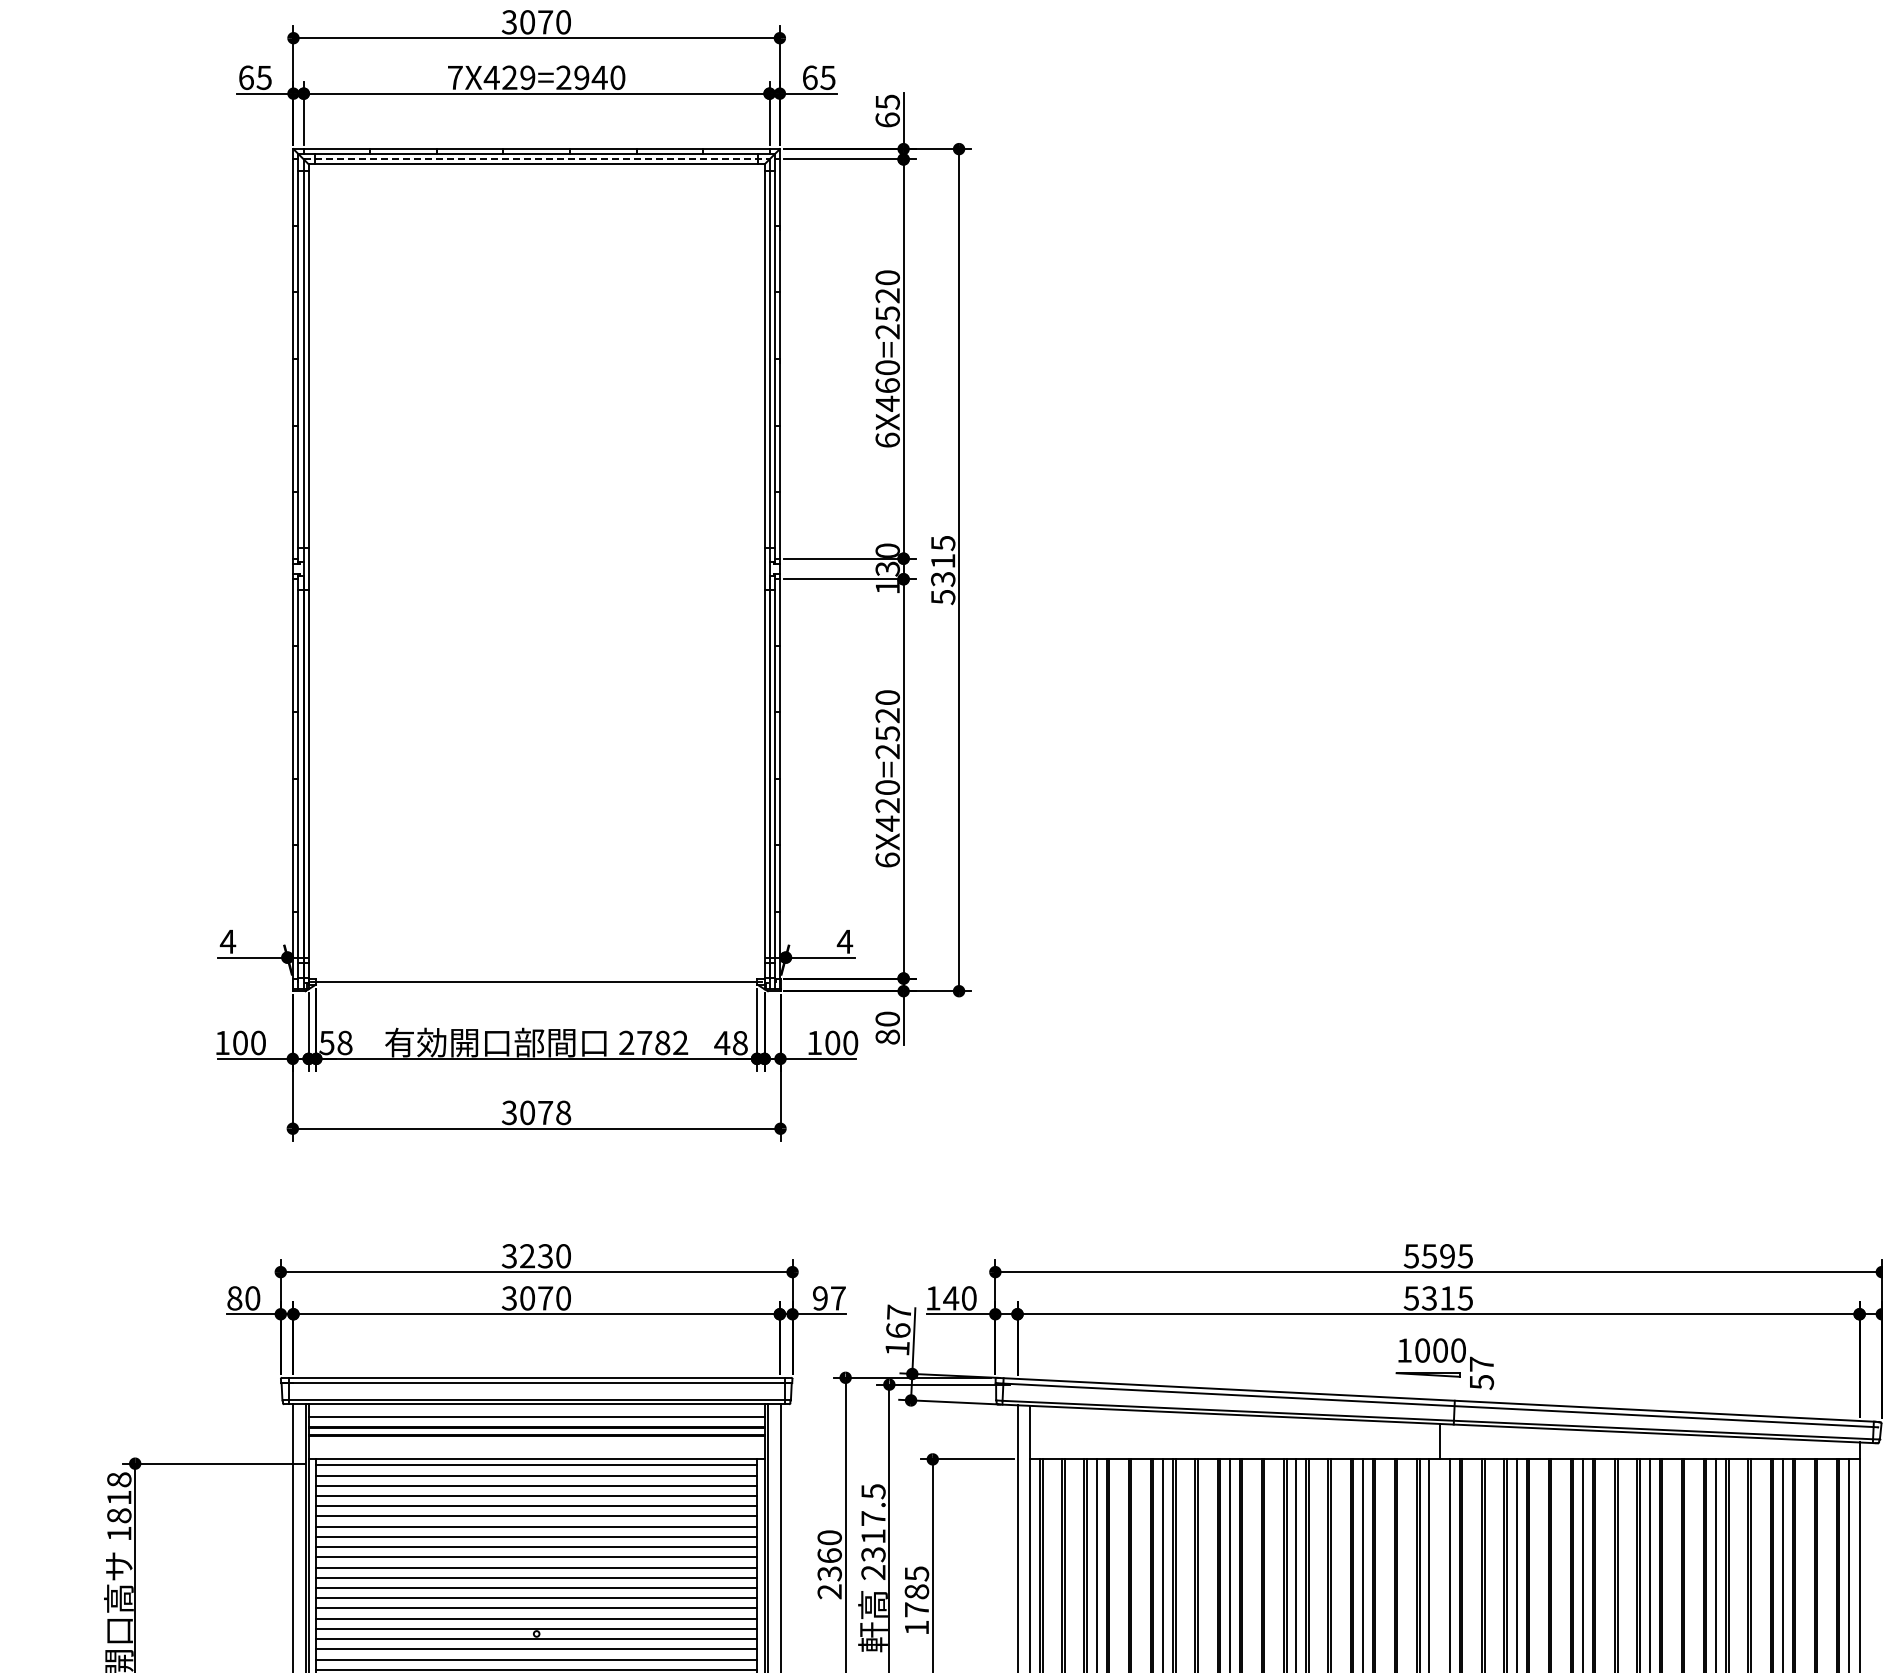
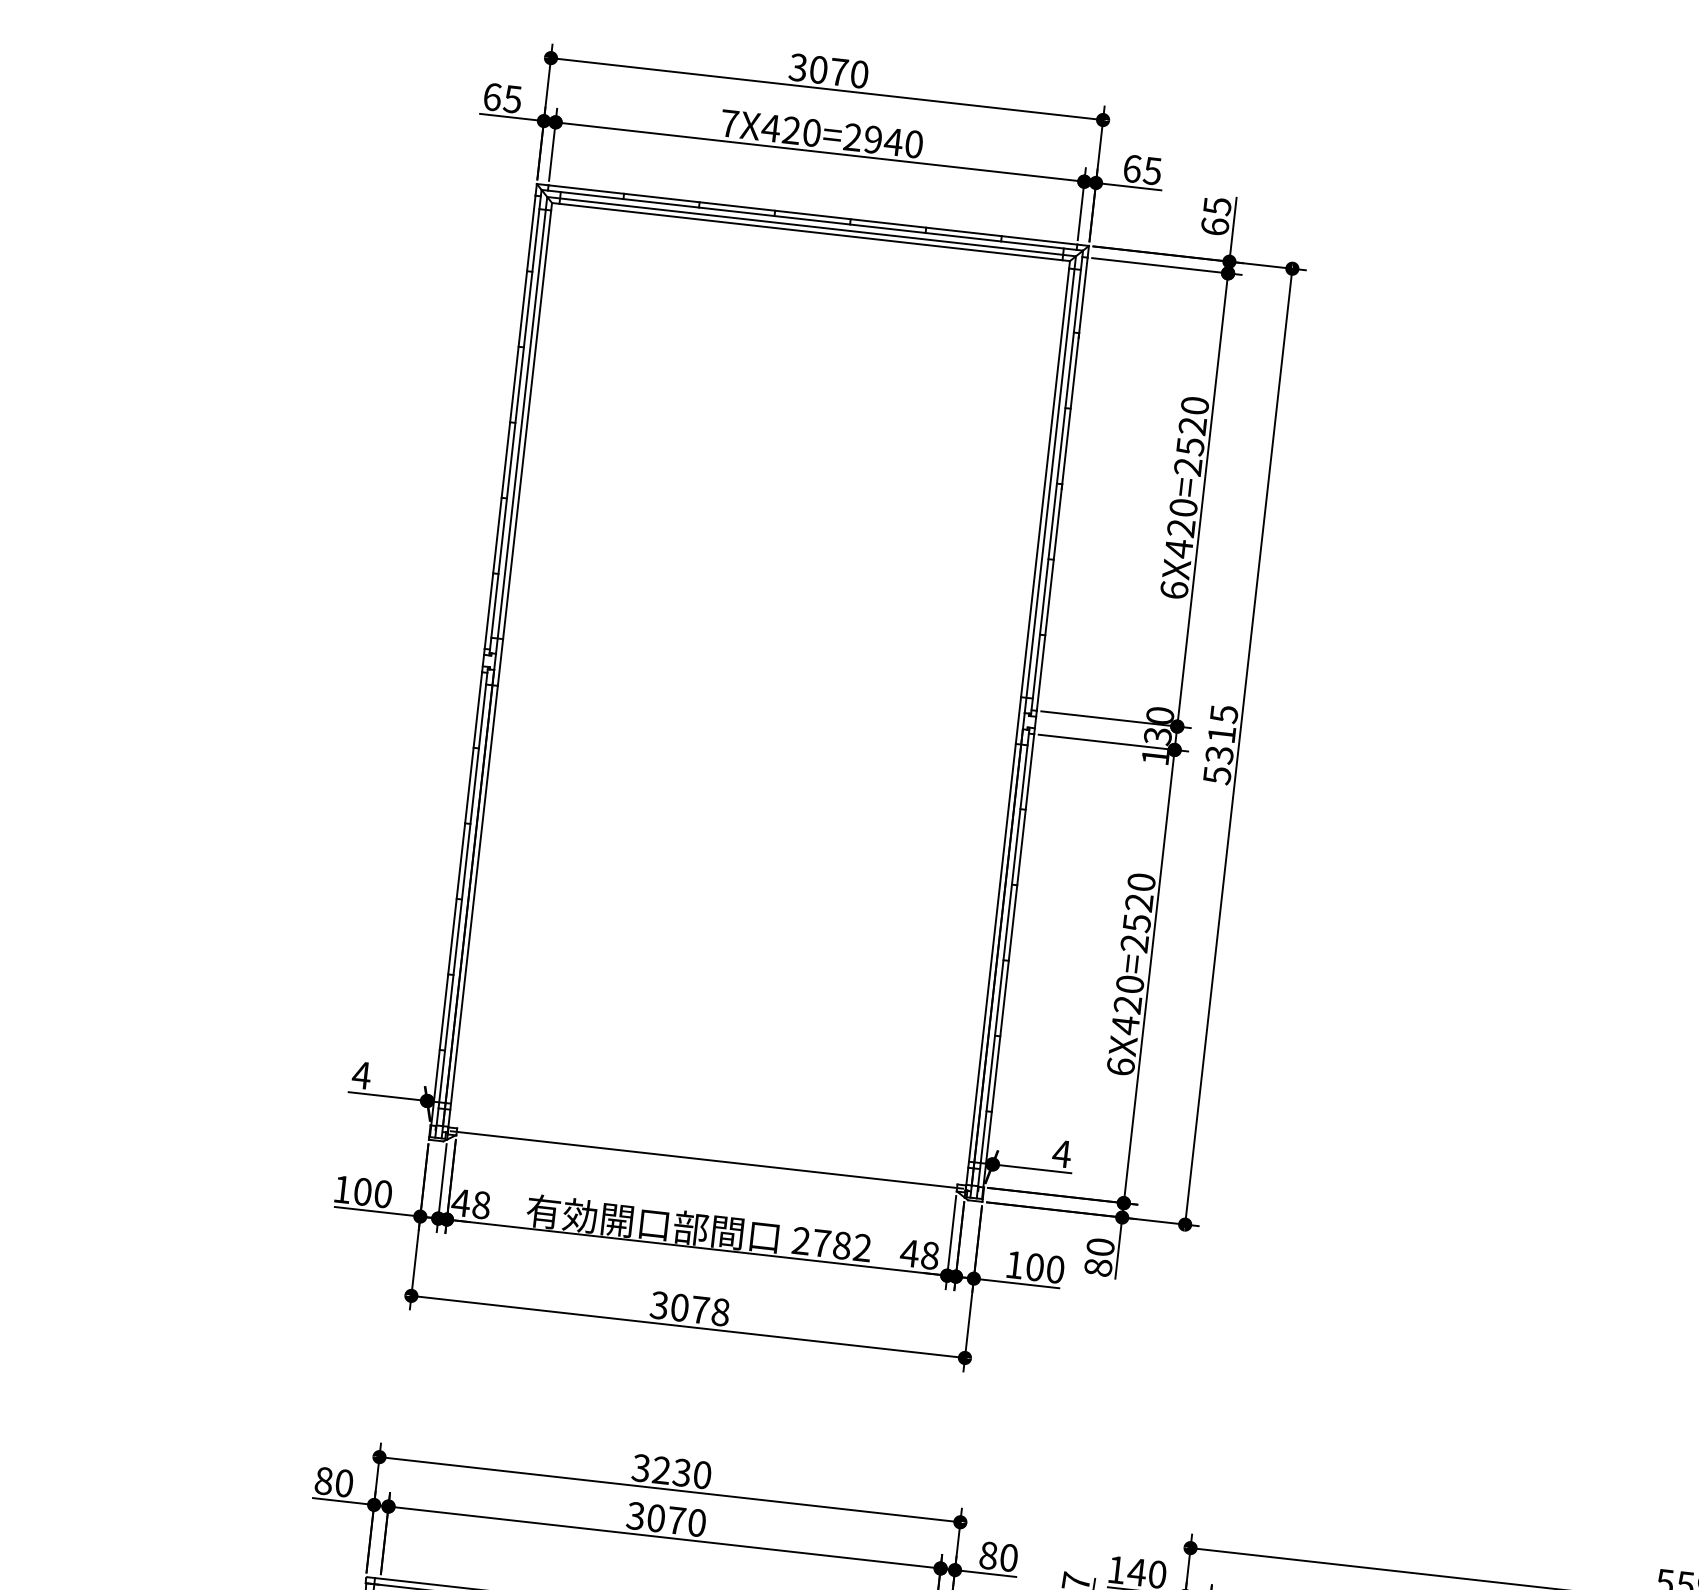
text: (527, 77) -> (811, 132), 7X429=2940 -> 7X420=2940
line: (536, 159) -> (811, 226), dashed -> solid
text: (887, 385) -> (1181, 527), 6X460=2520 -> 6X420=2520
text: (326, 1043) -> (460, 1203), 58 -> 48
text: (829, 1298) -> (998, 1556), 97 -> 80

